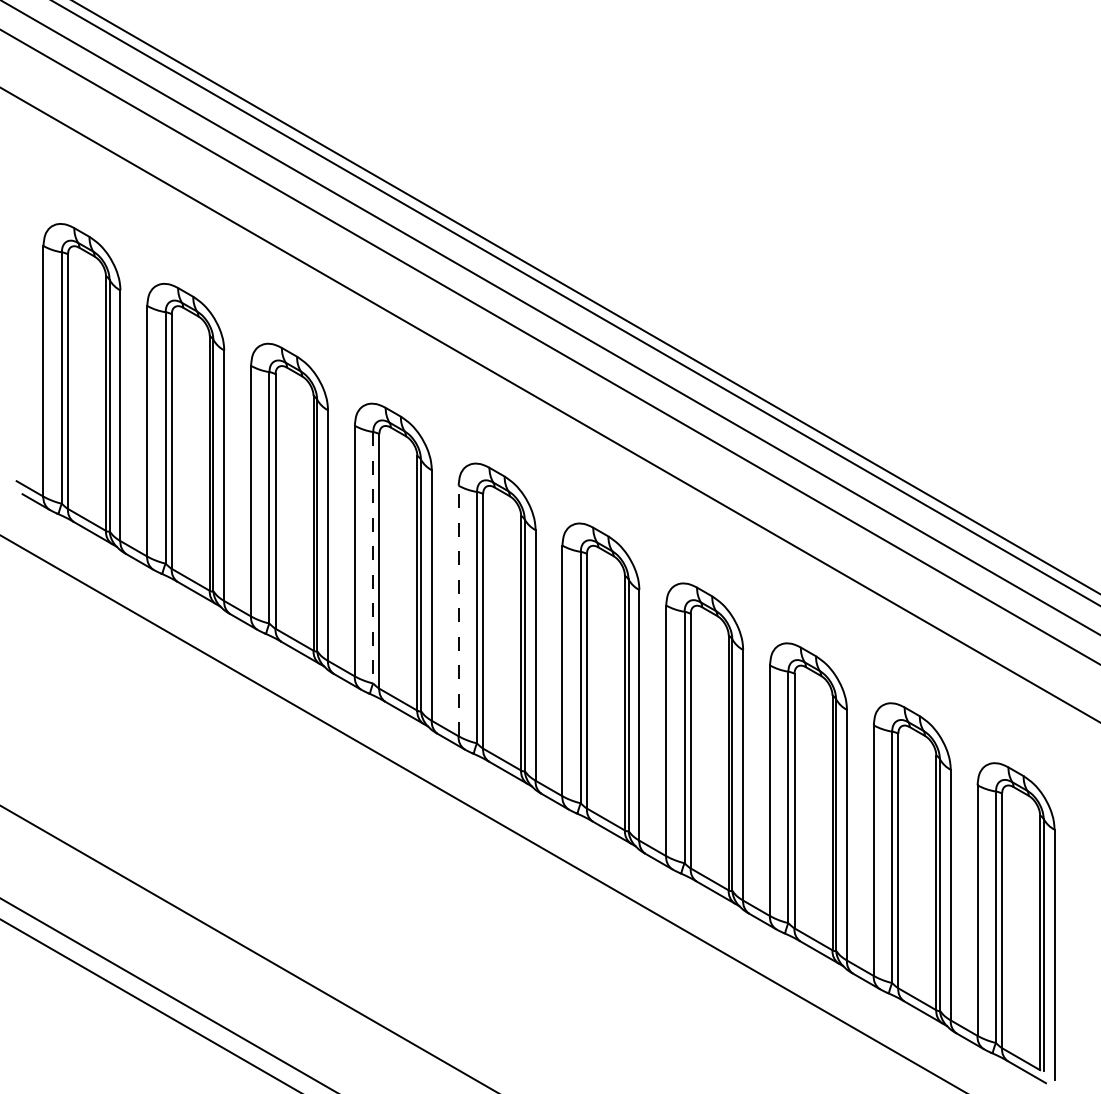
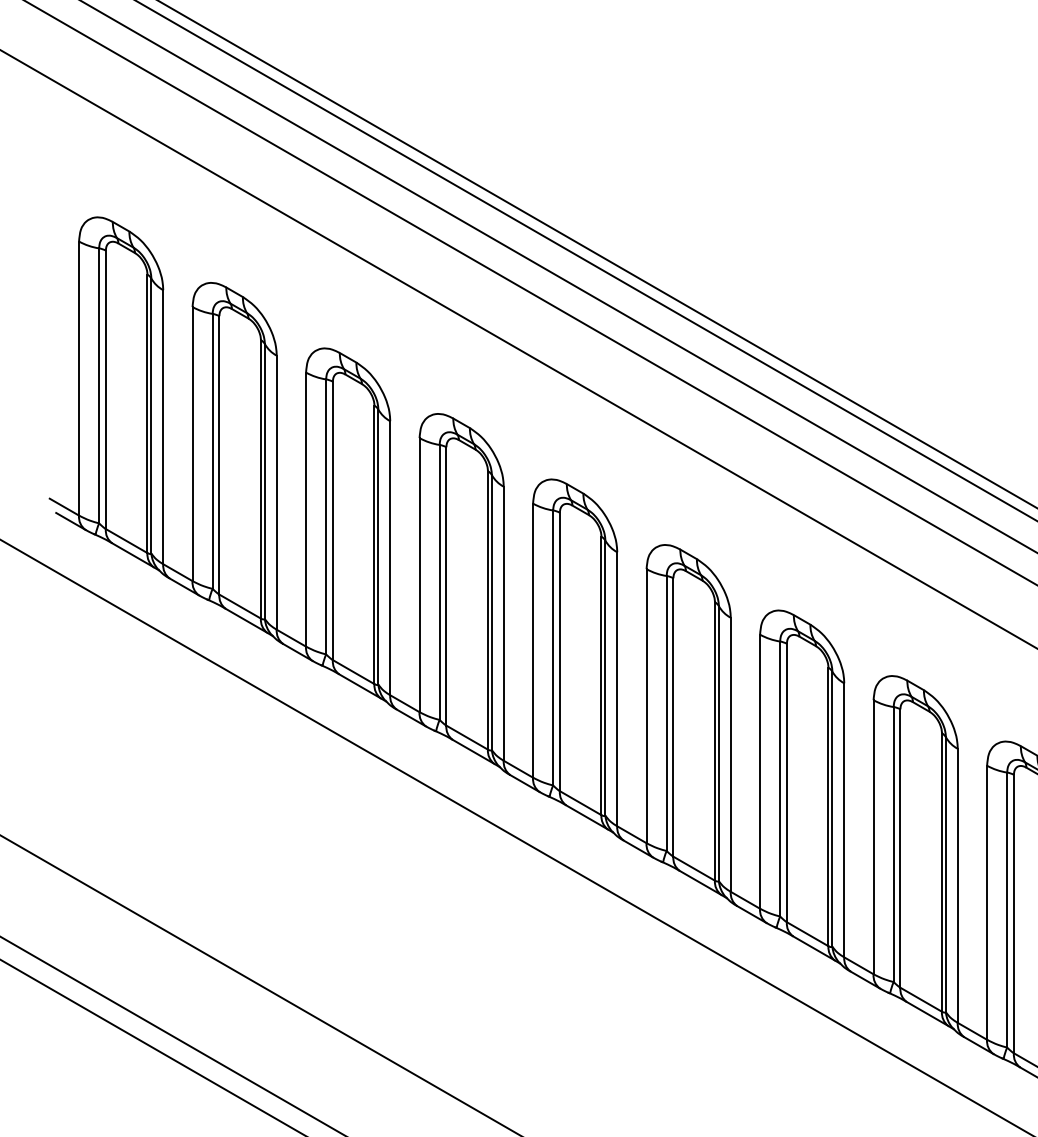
line: (373, 557) -> (439, 582), dashed -> solid
line: (458, 610) -> (532, 640), dashed -> solid

